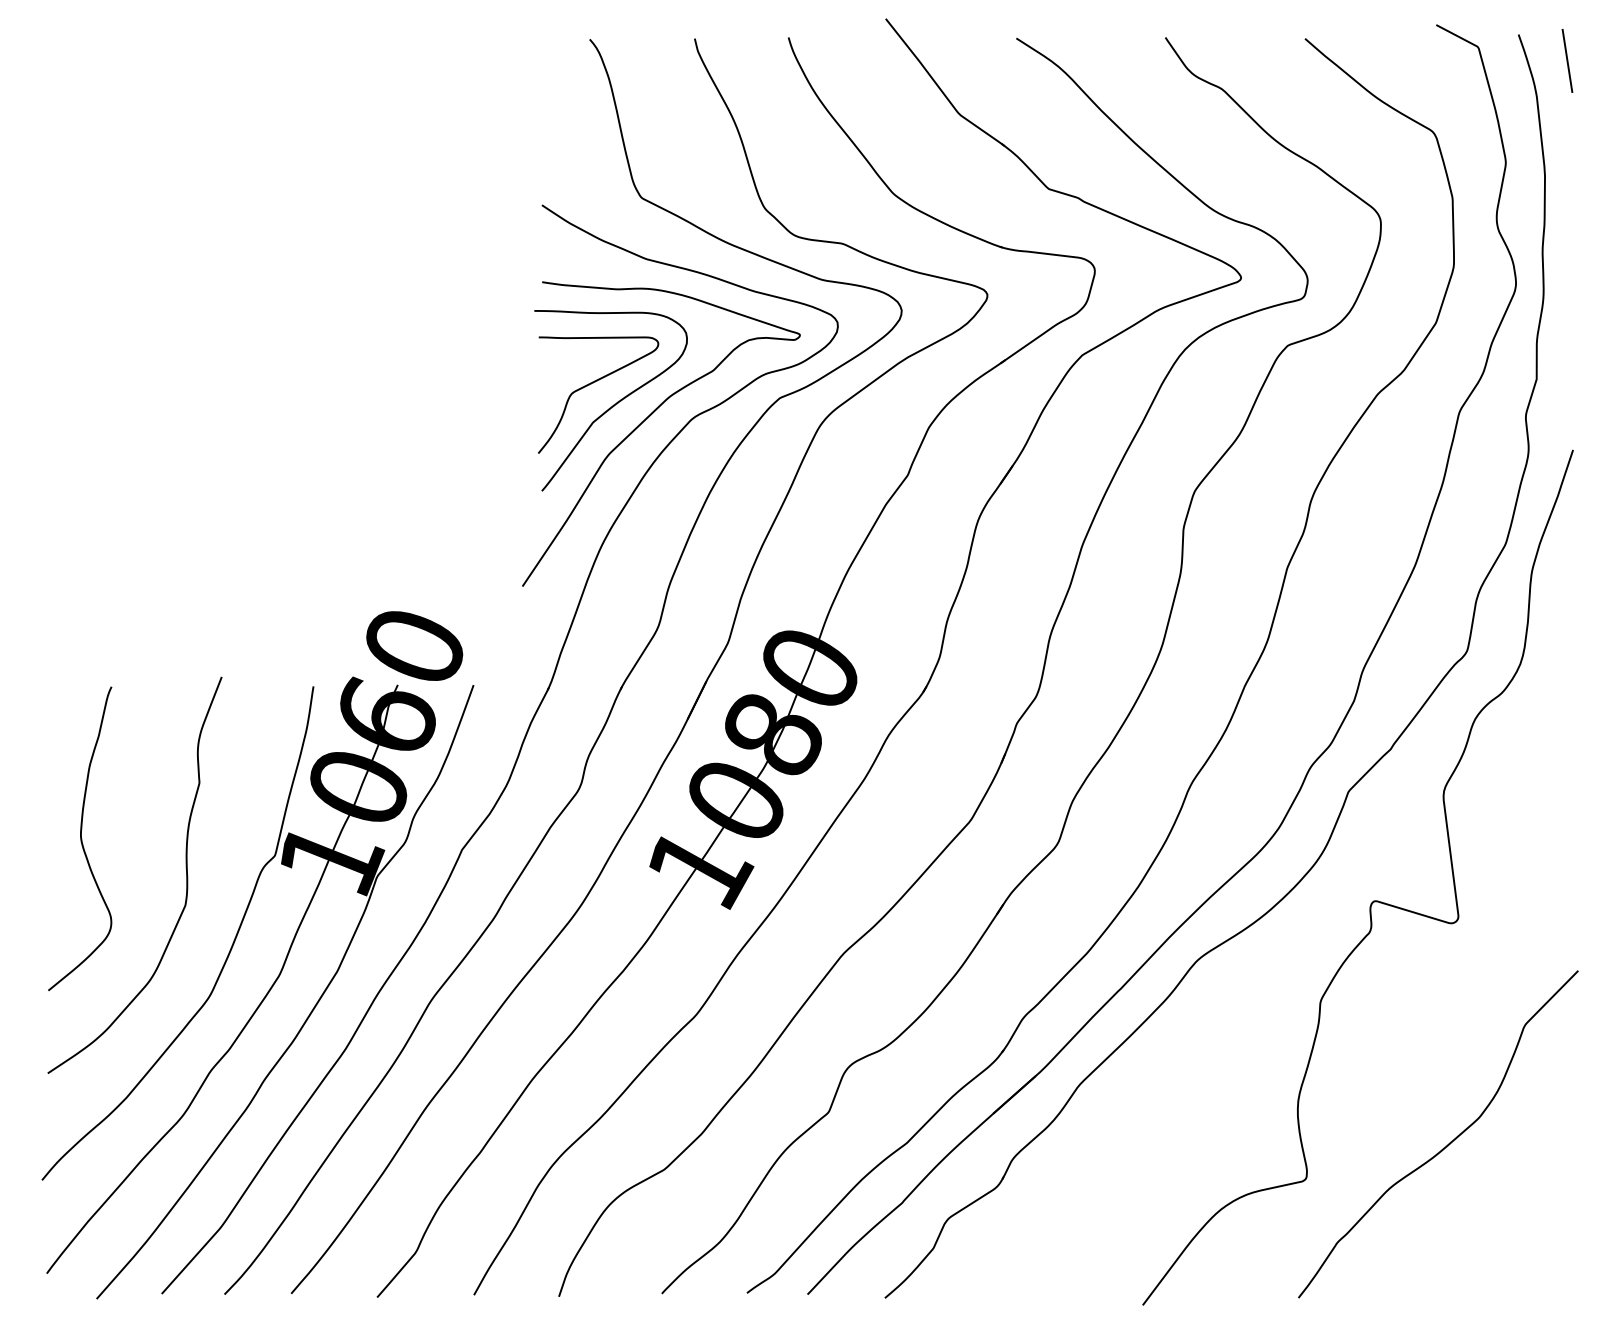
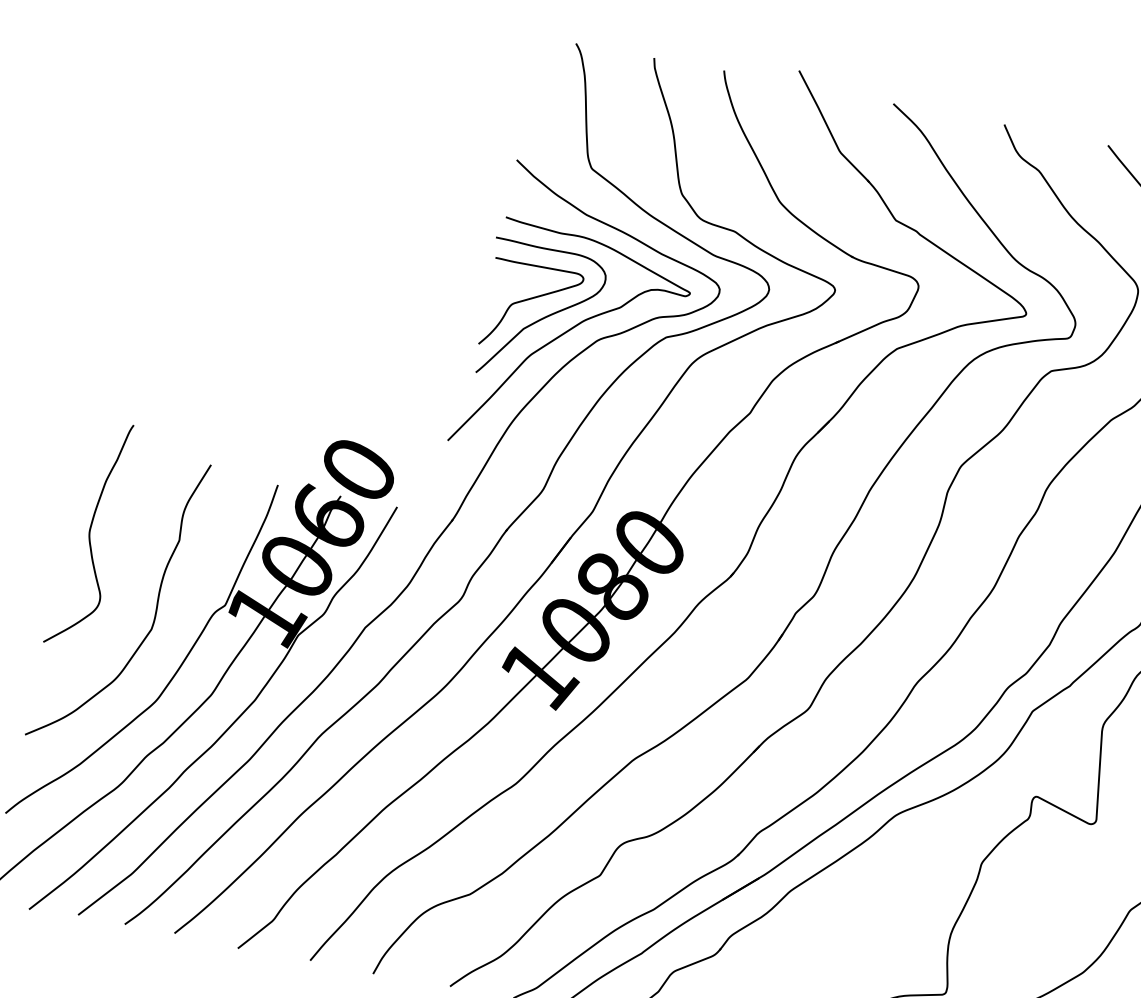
curve: (80, 838) -> (88, 533), moved

